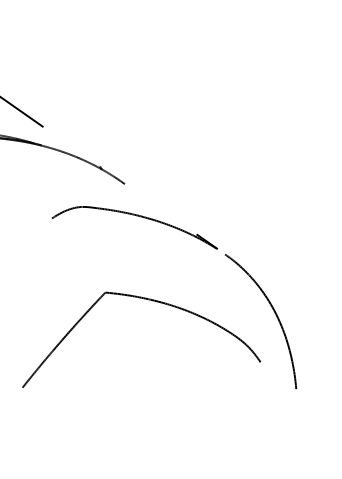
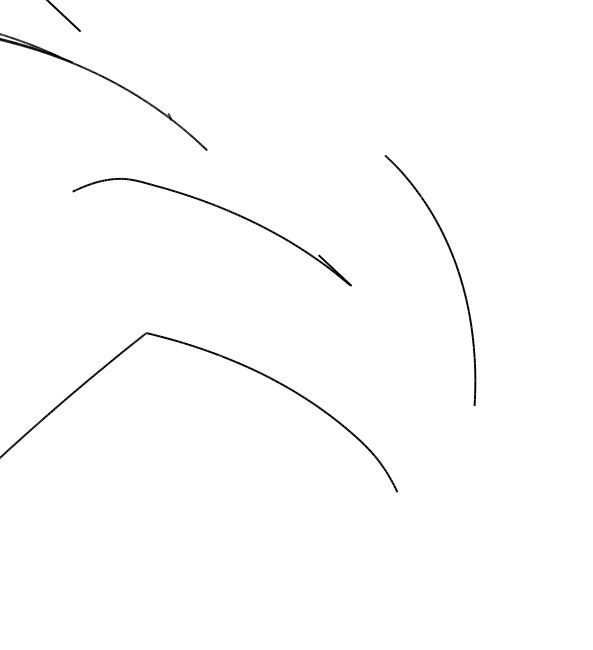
curve: (274, 313) -> (455, 269), moved

